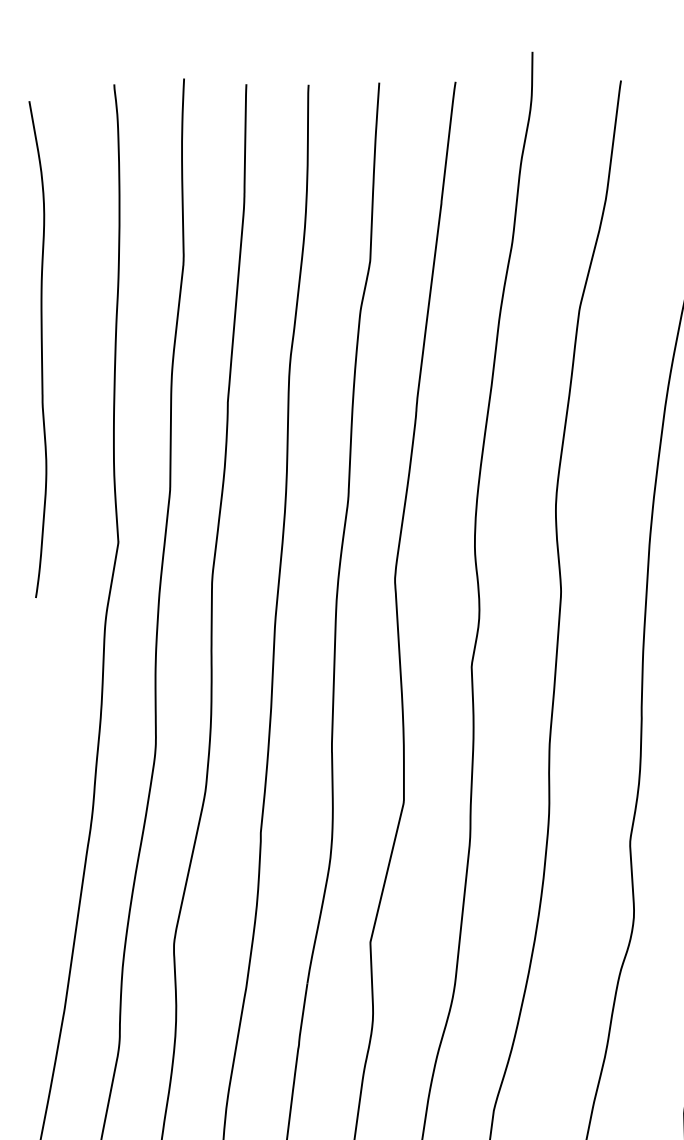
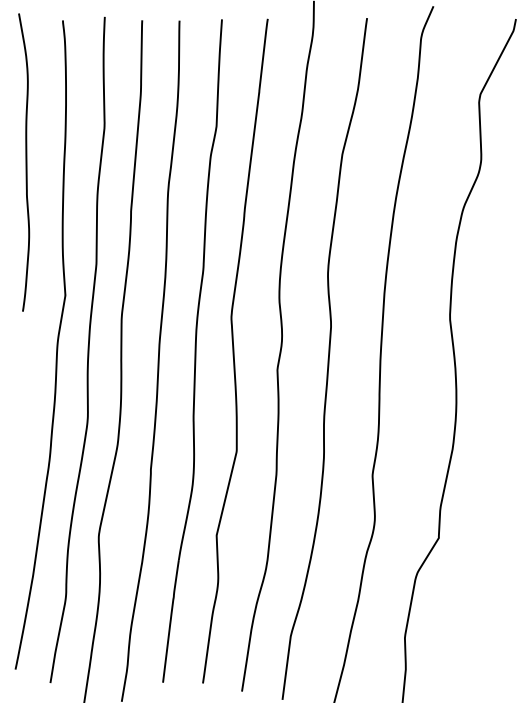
curve: (40, 349) -> (25, 162), moved

